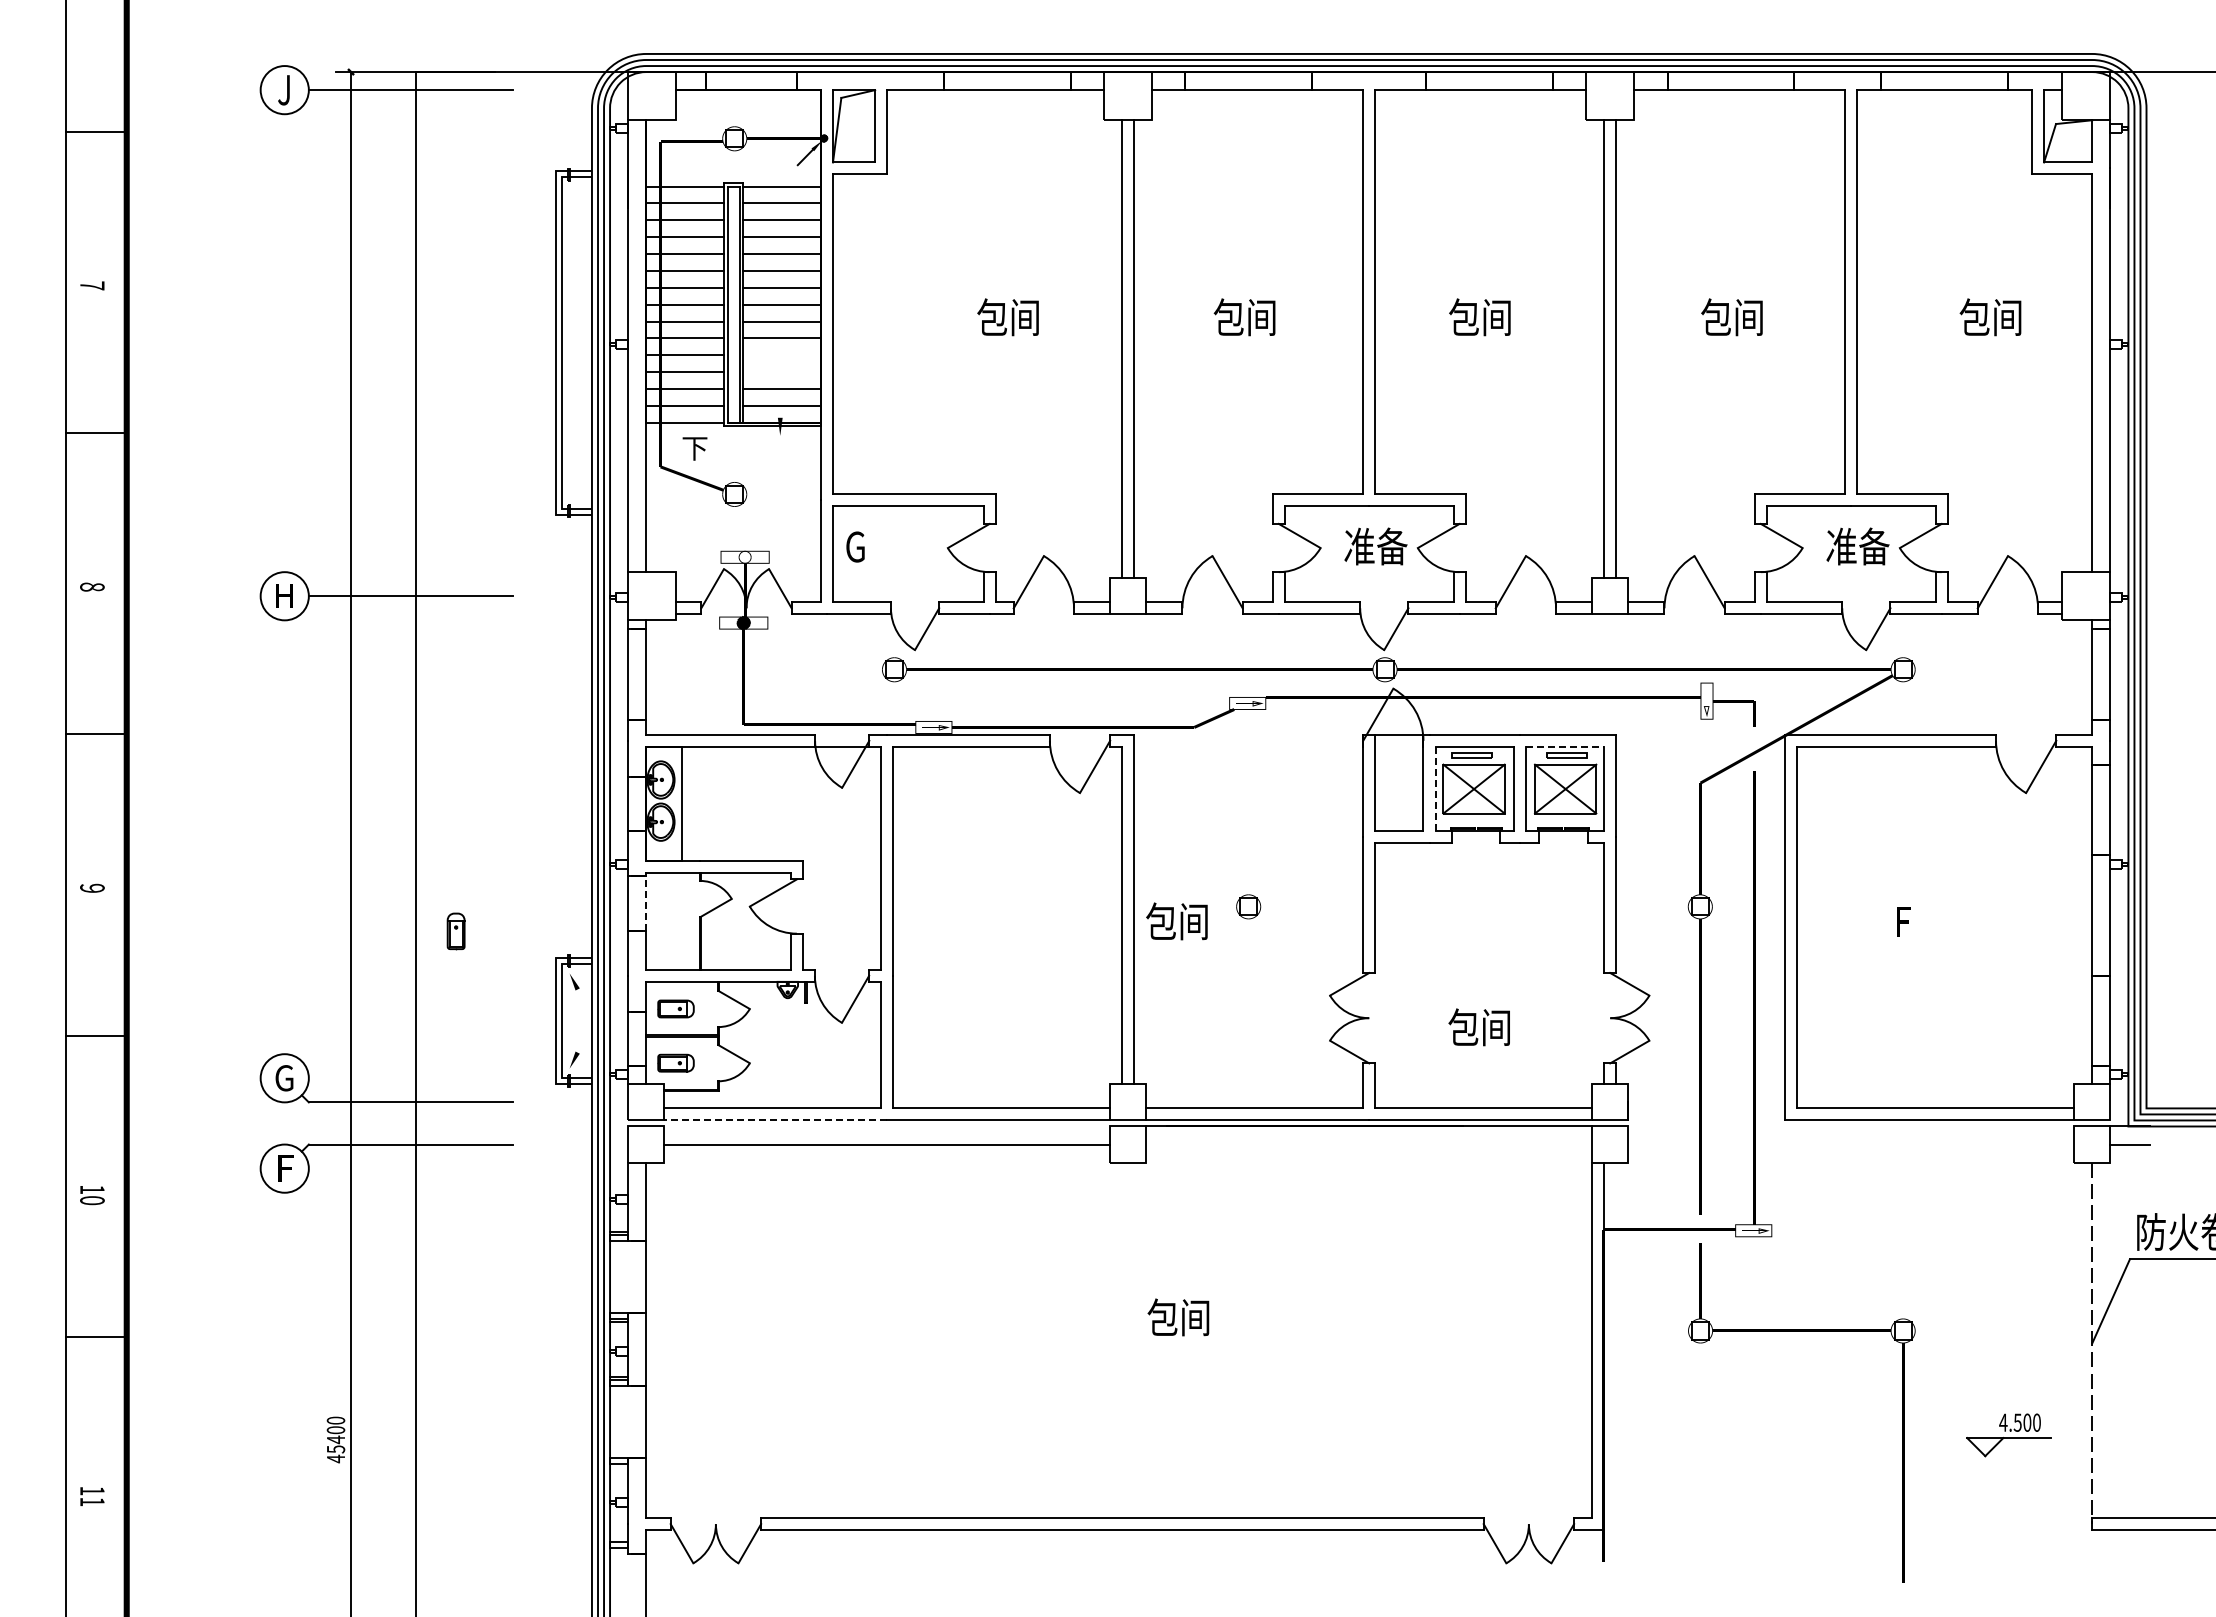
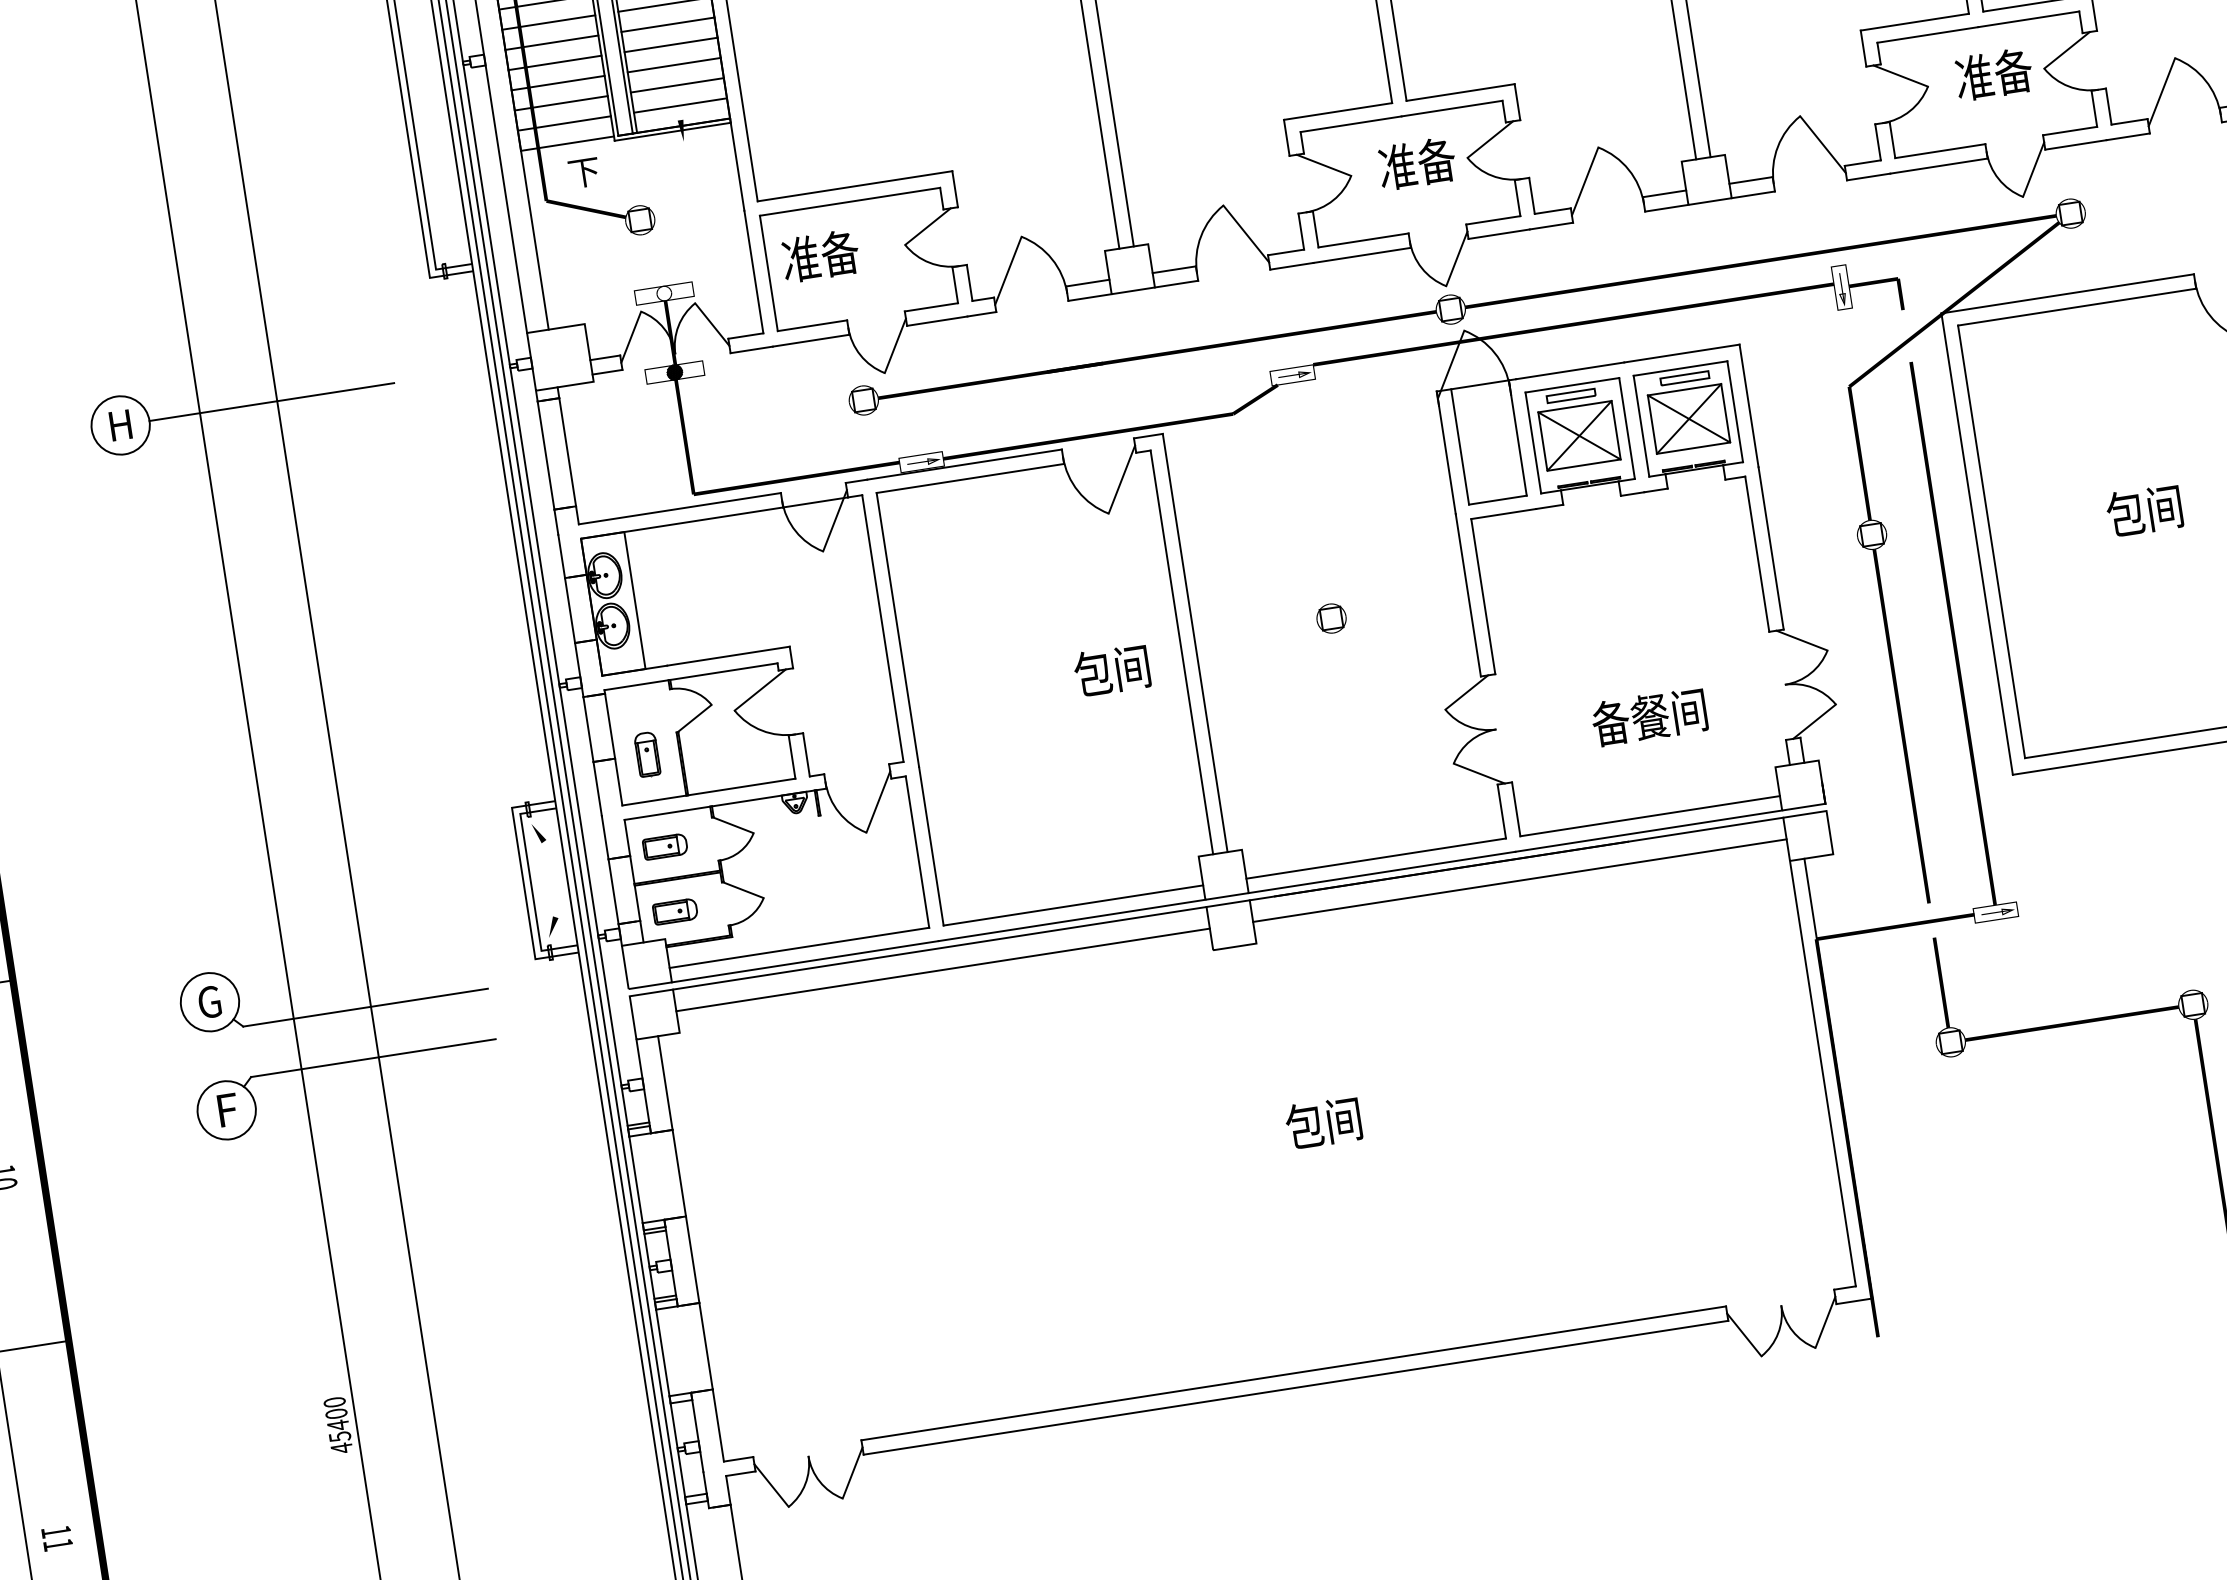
line: (781, 355) -> (670, 45), added
line: (781, 372) -> (673, 65), added
text: (877, 546) -> (820, 256), G -> 准备
line: (1565, 746) -> (1680, 367), dashed -> solid
line: (1435, 788) -> (1533, 442), dashed -> solid
line: (646, 903) -> (610, 726), dashed -> solid
text: (1176, 921) -> (1111, 670), moved
text: (1925, 921) -> (2144, 510), F -> 包间
part: (455, 931) -> (646, 754), moved
text: (1495, 1027) -> (1649, 717), 包间 -> 备餐间
line: (775, 1120) -> (804, 961), dashed -> solid
line: (887, 1126) -> (940, 948), added
line: (1369, 1144) -> (1520, 880), added

